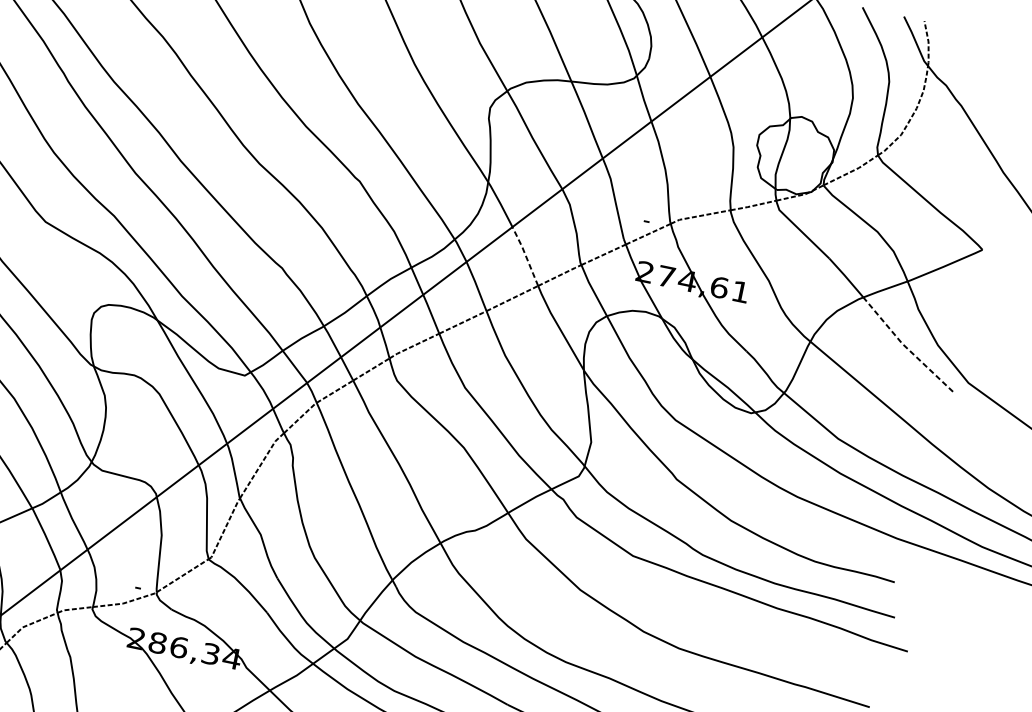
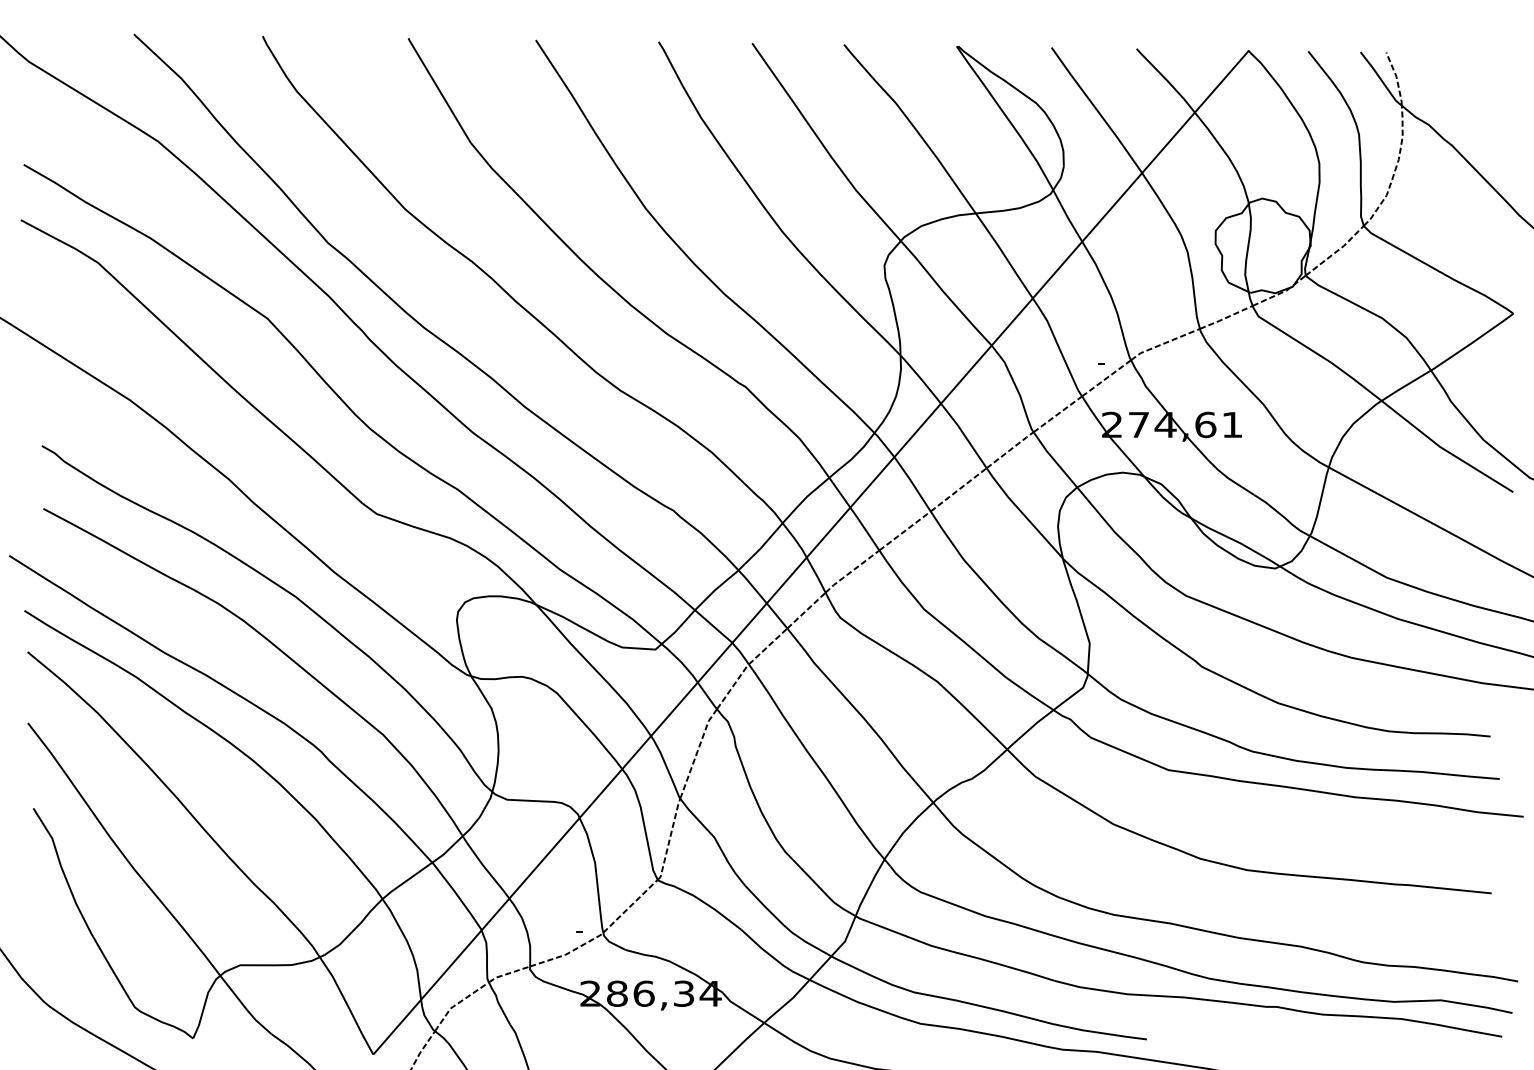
line: (525, 256) -> (964, 435), dashed -> solid
line: (905, 346) -> (1444, 449), dashed -> solid

